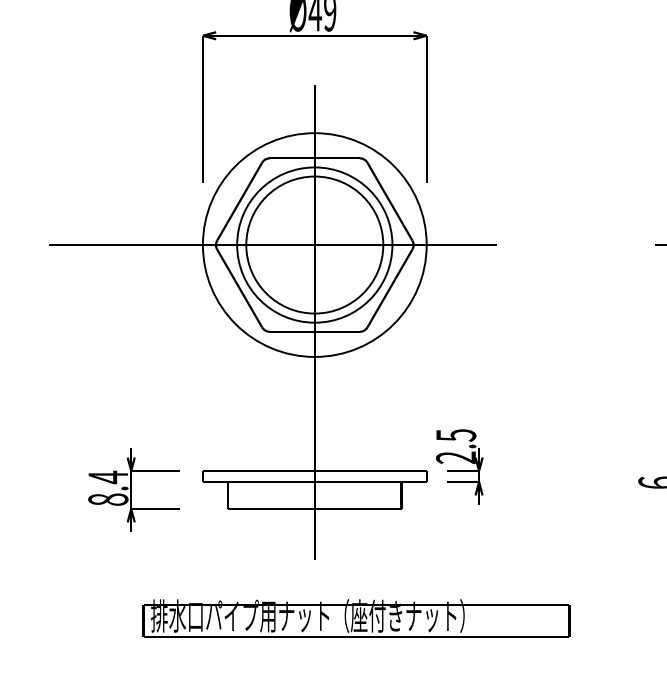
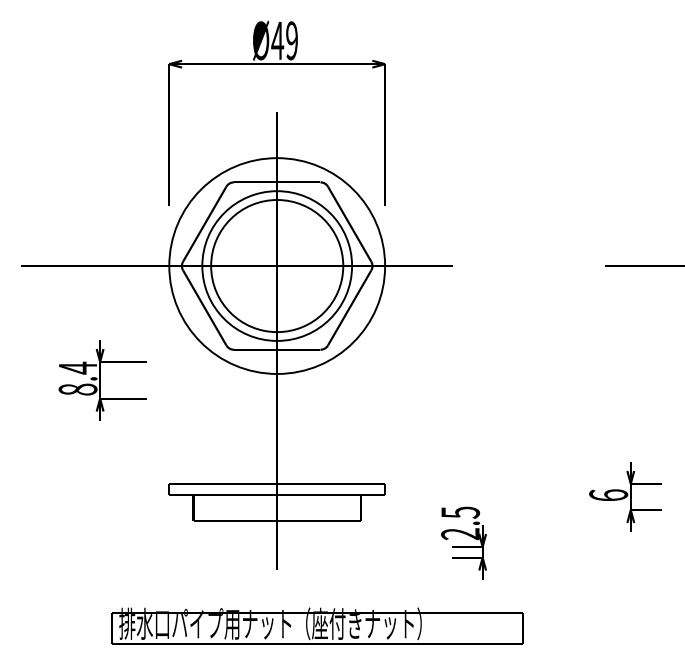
text: (459, 466) -> (463, 542), moved
text: (133, 490) -> (102, 380), moved

